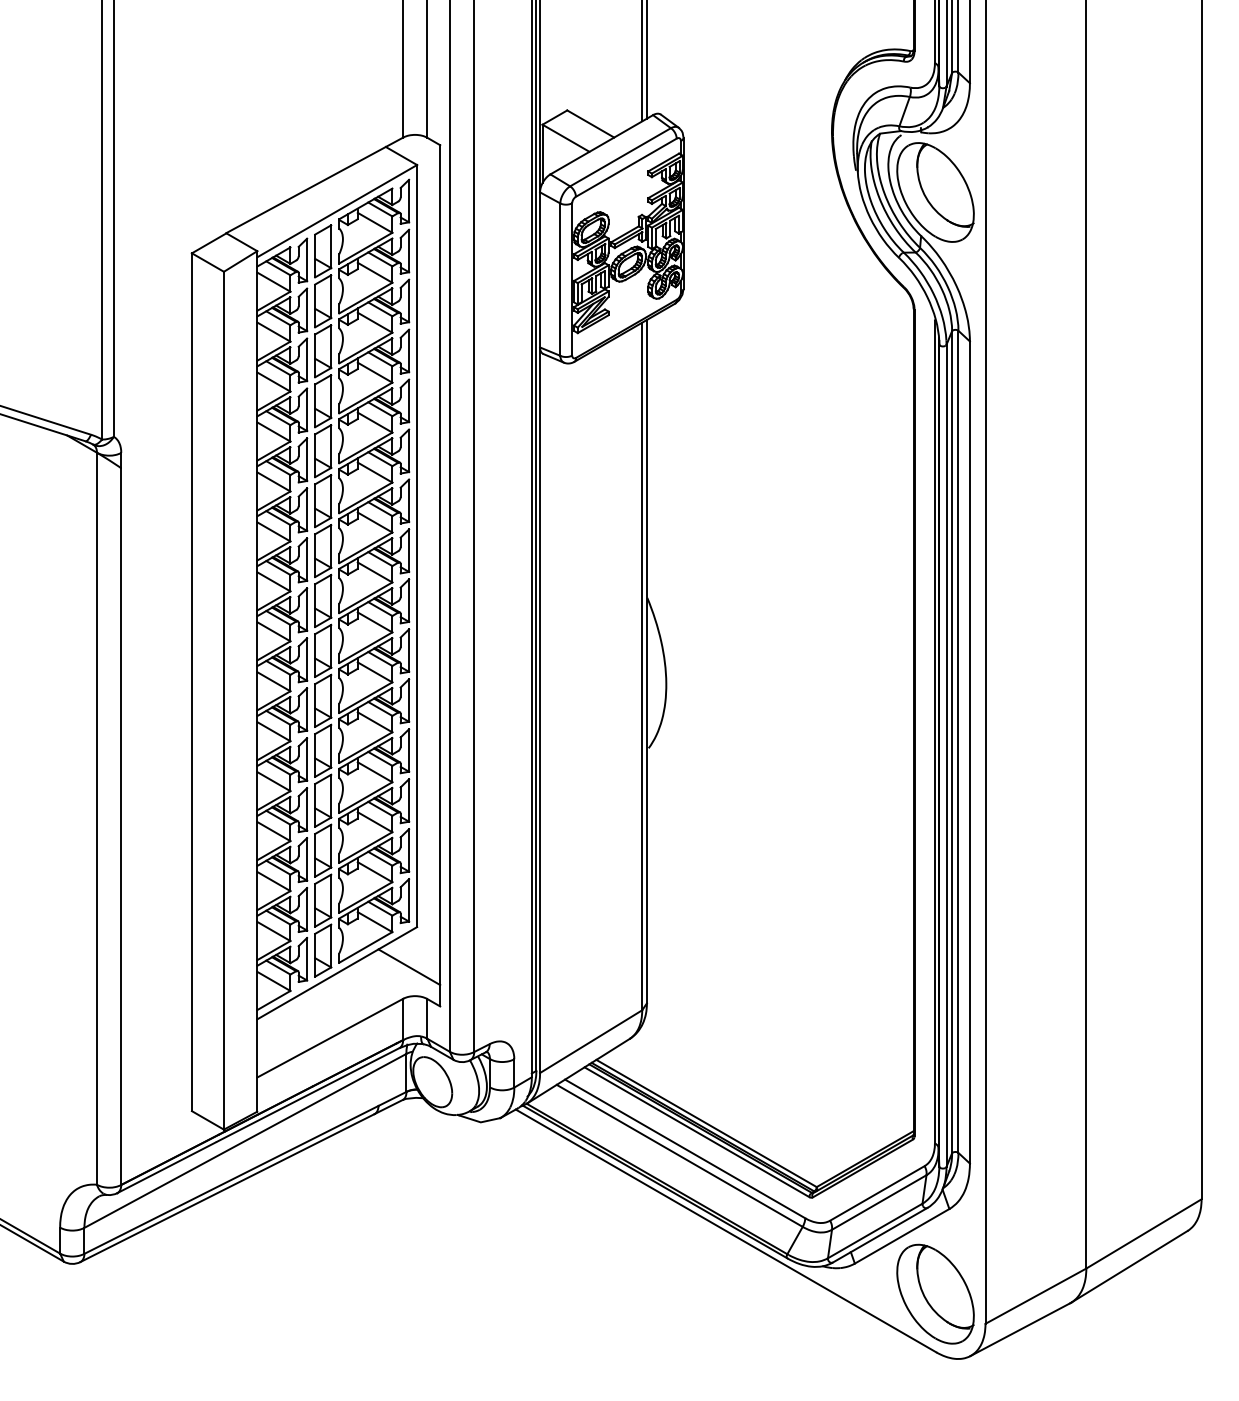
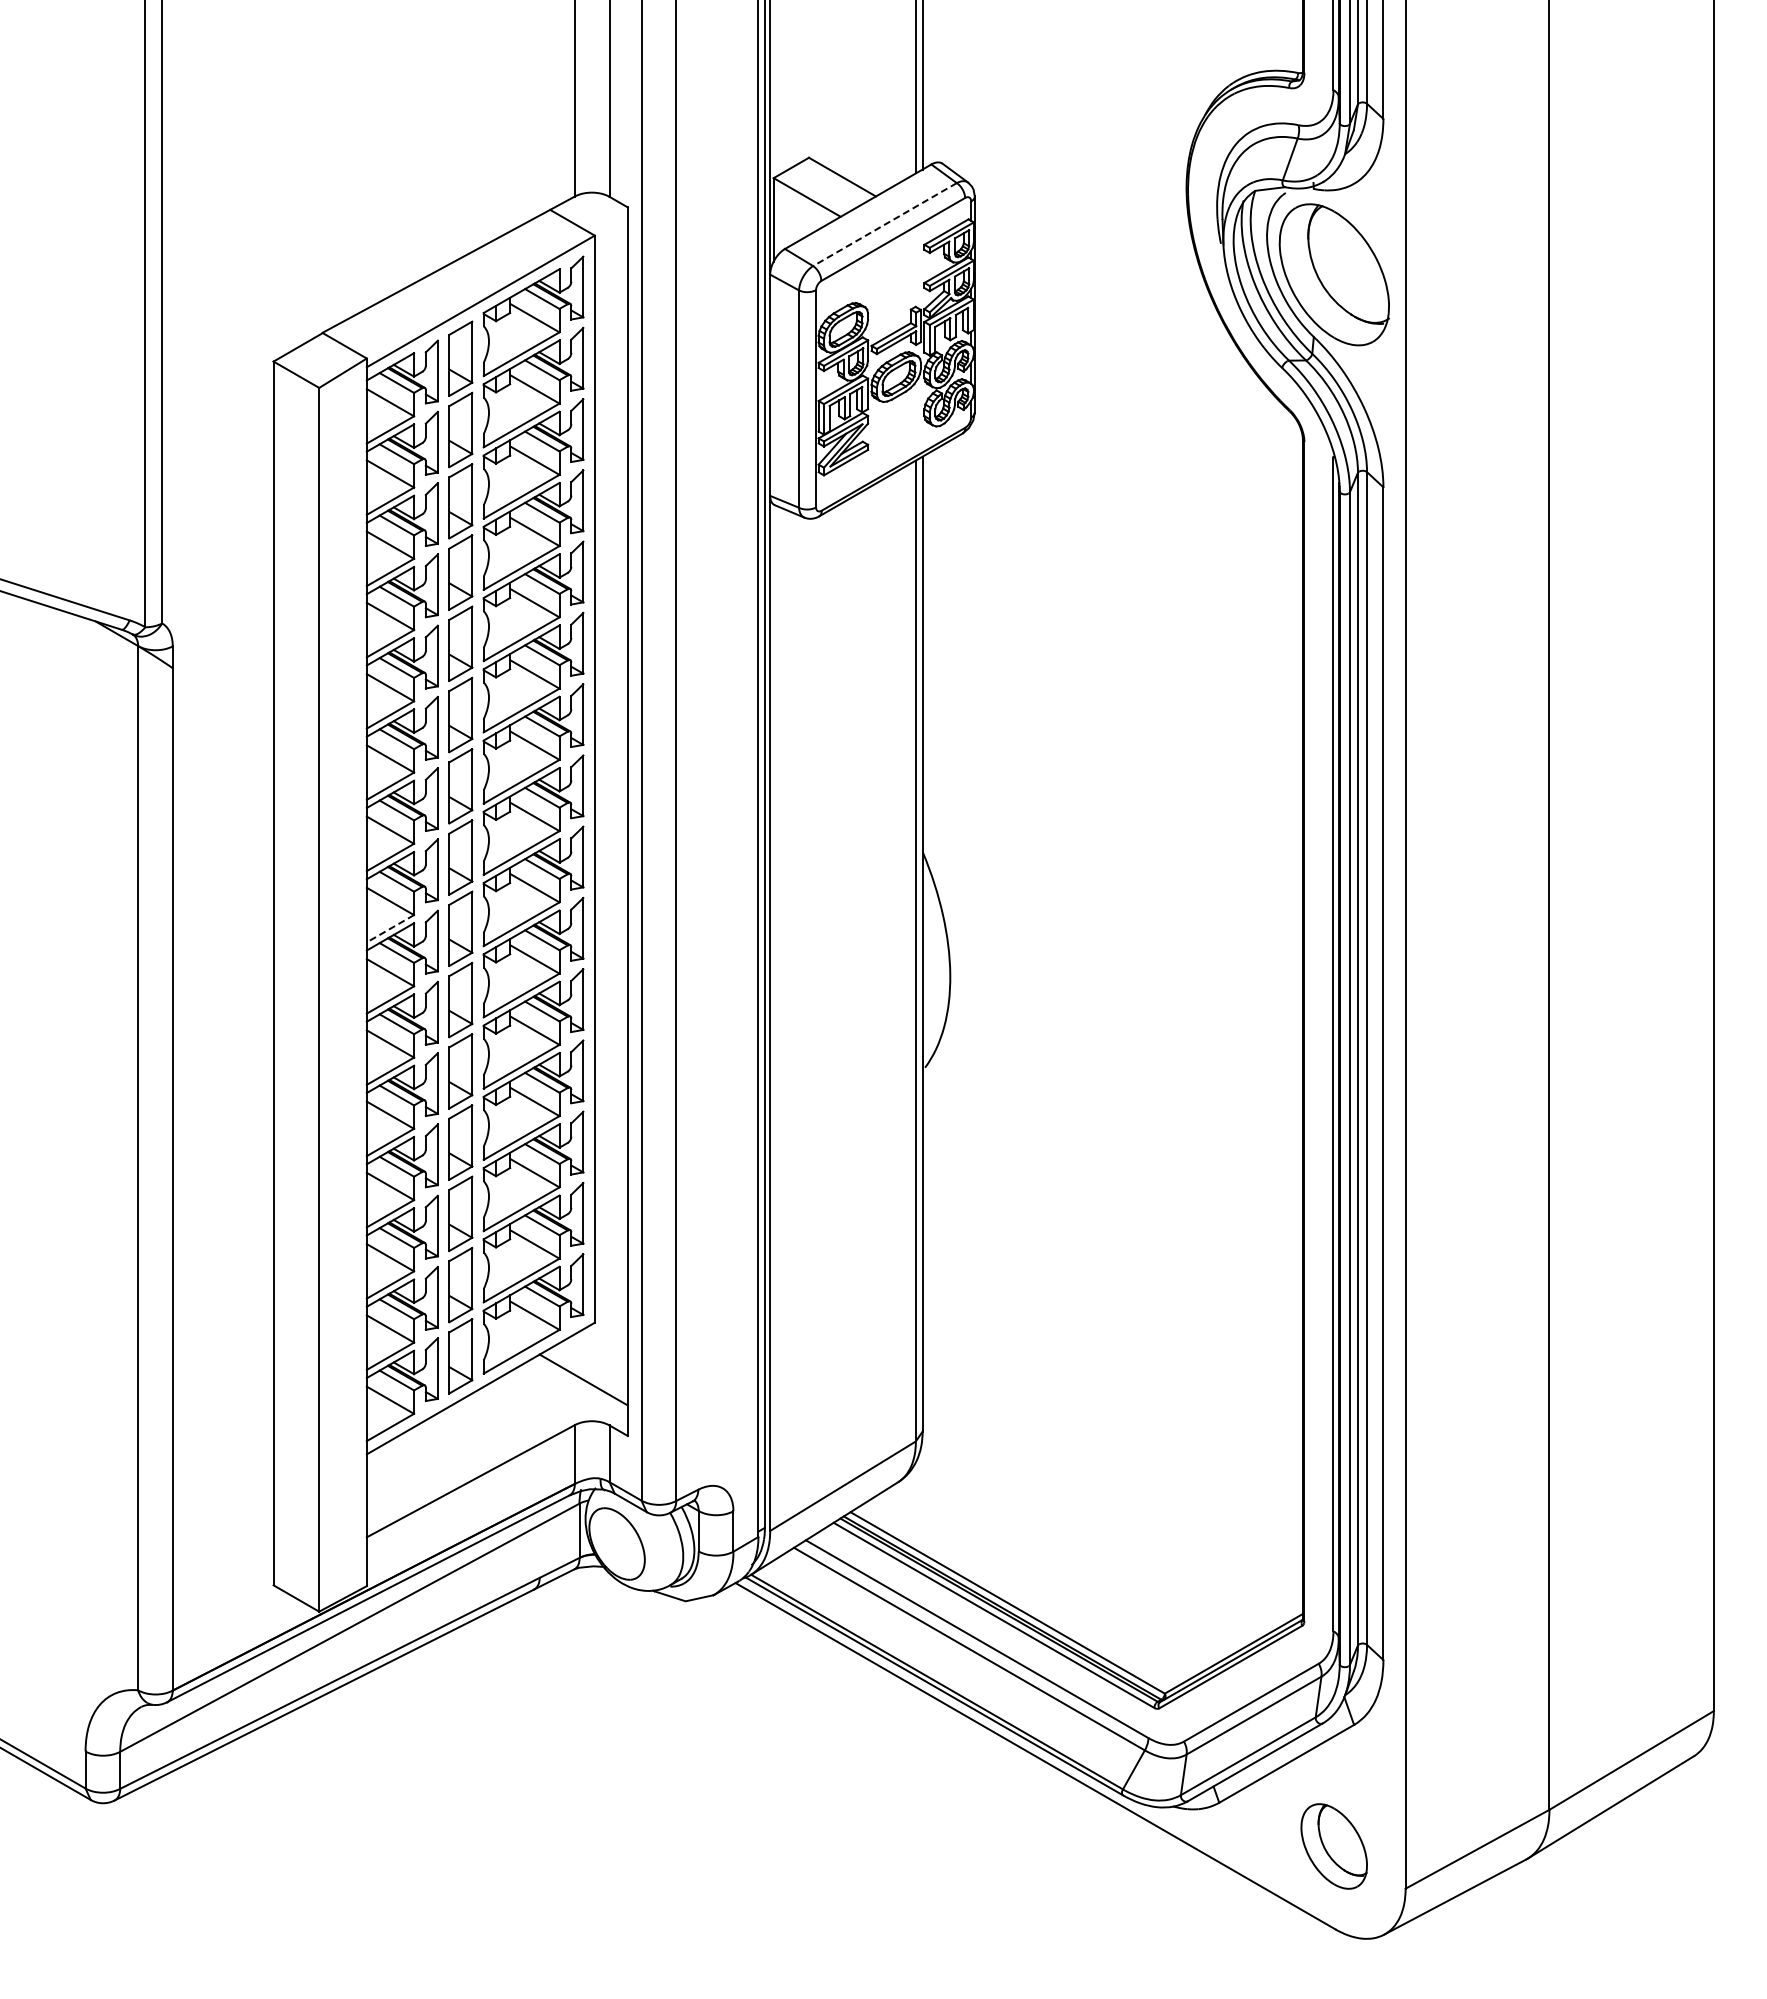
line: (620, 157) -> (884, 224), solid -> dashed
line: (273, 650) -> (390, 928), solid -> dashed
part: (934, 1294) -> (1333, 1846), size x0.6

